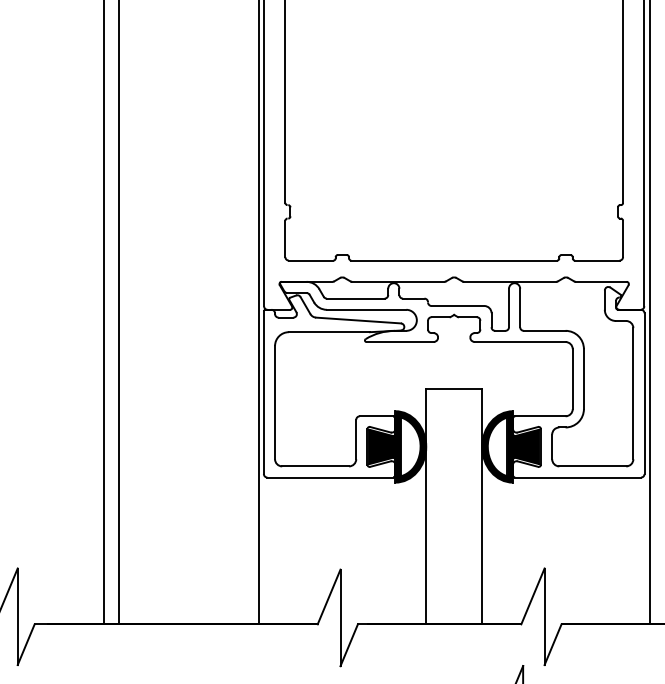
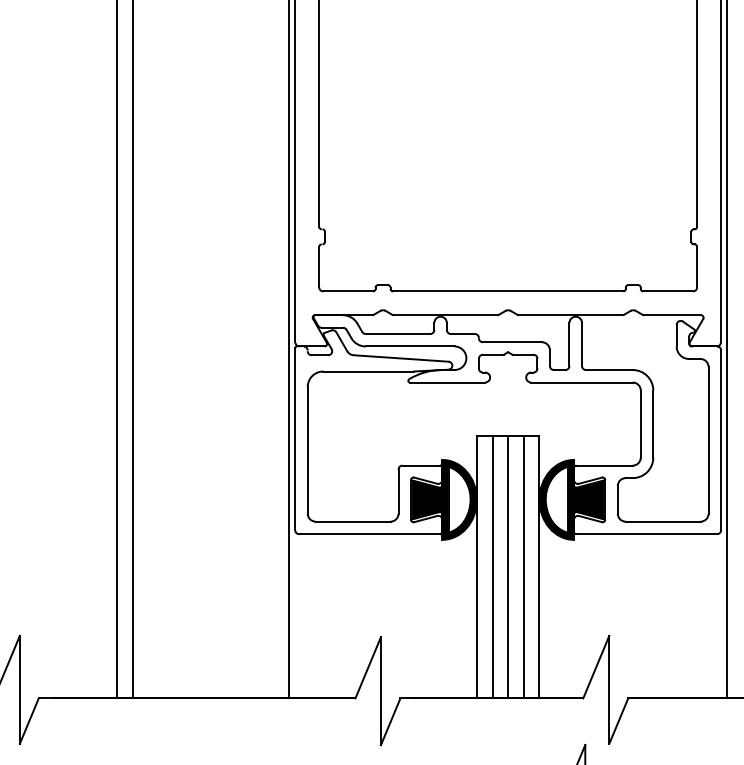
line: (440, 506) -> (492, 566), added
line: (454, 506) -> (508, 566), added
line: (468, 506) -> (524, 566), added

